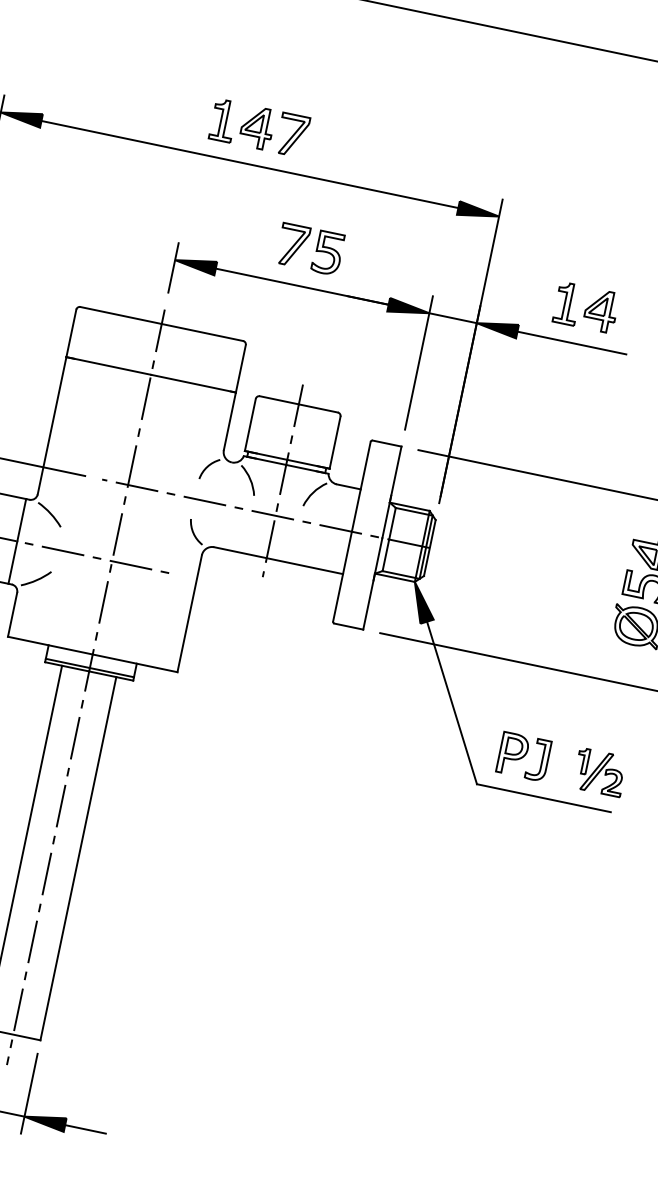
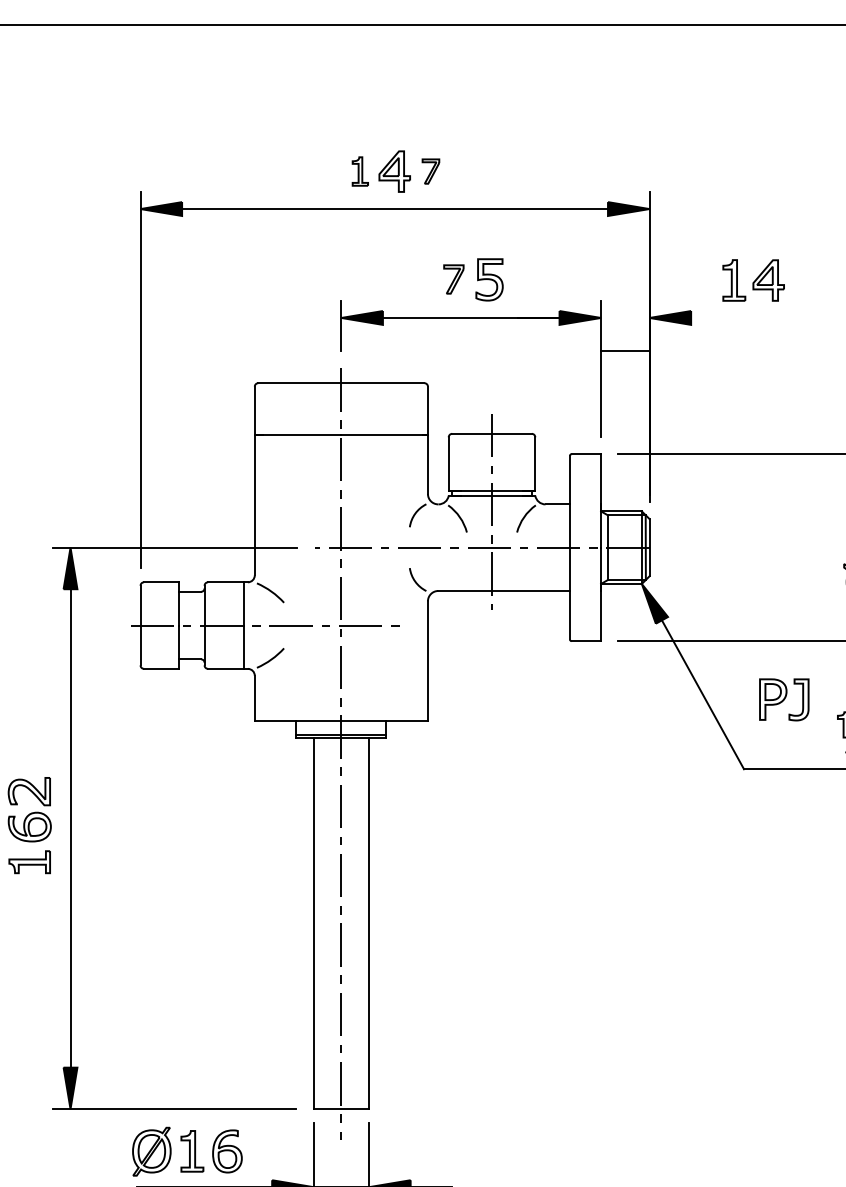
part: (223, 120) -> (360, 171), size x0.7
part: (292, 134) -> (430, 171), size x0.6
part: (292, 245) -> (453, 279), size x0.7
line: (453, 317) -> (625, 350), moved
line: (571, 342) -> (746, 317), removed
part: (524, 756) -> (784, 699), moved

